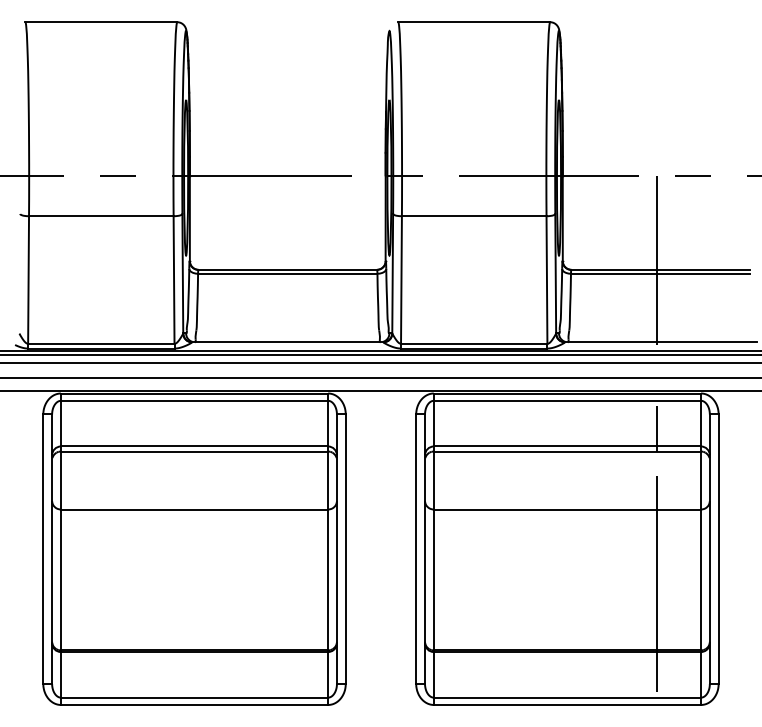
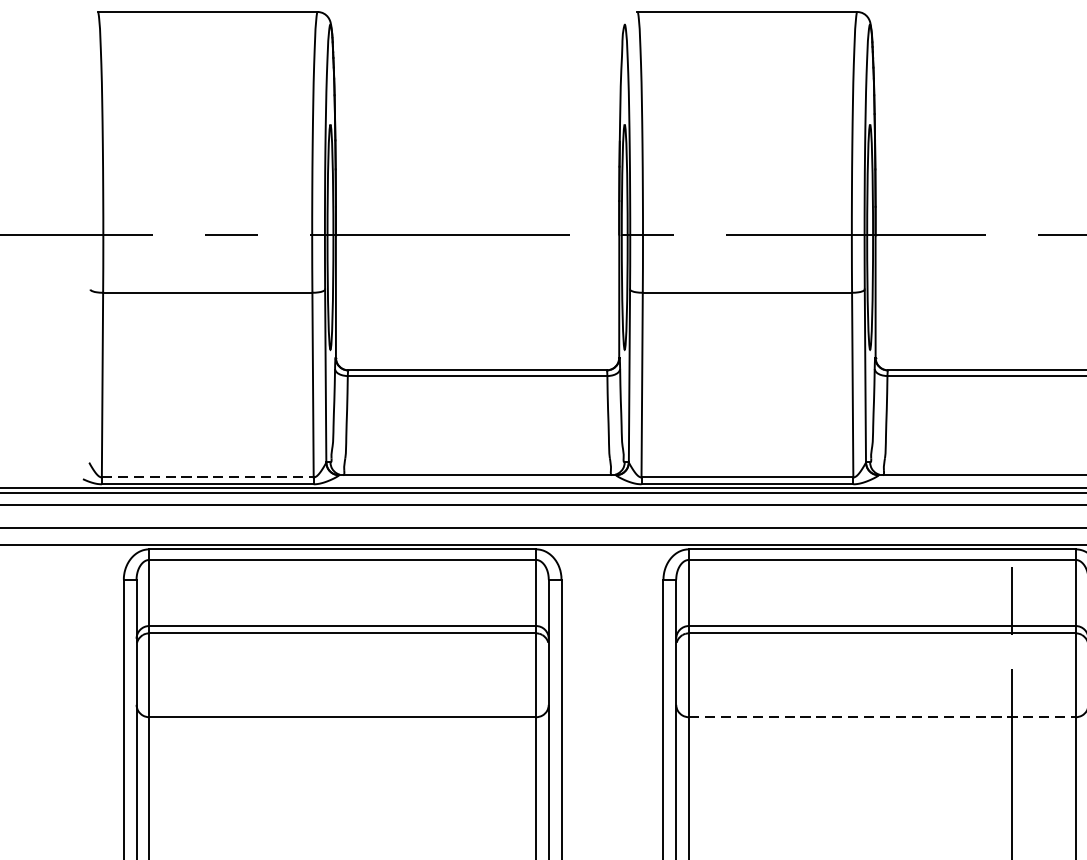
line: (656, 260) -> (1011, 356), removed
line: (101, 343) -> (208, 476), solid -> dashed
line: (567, 509) -> (882, 717), solid -> dashed

